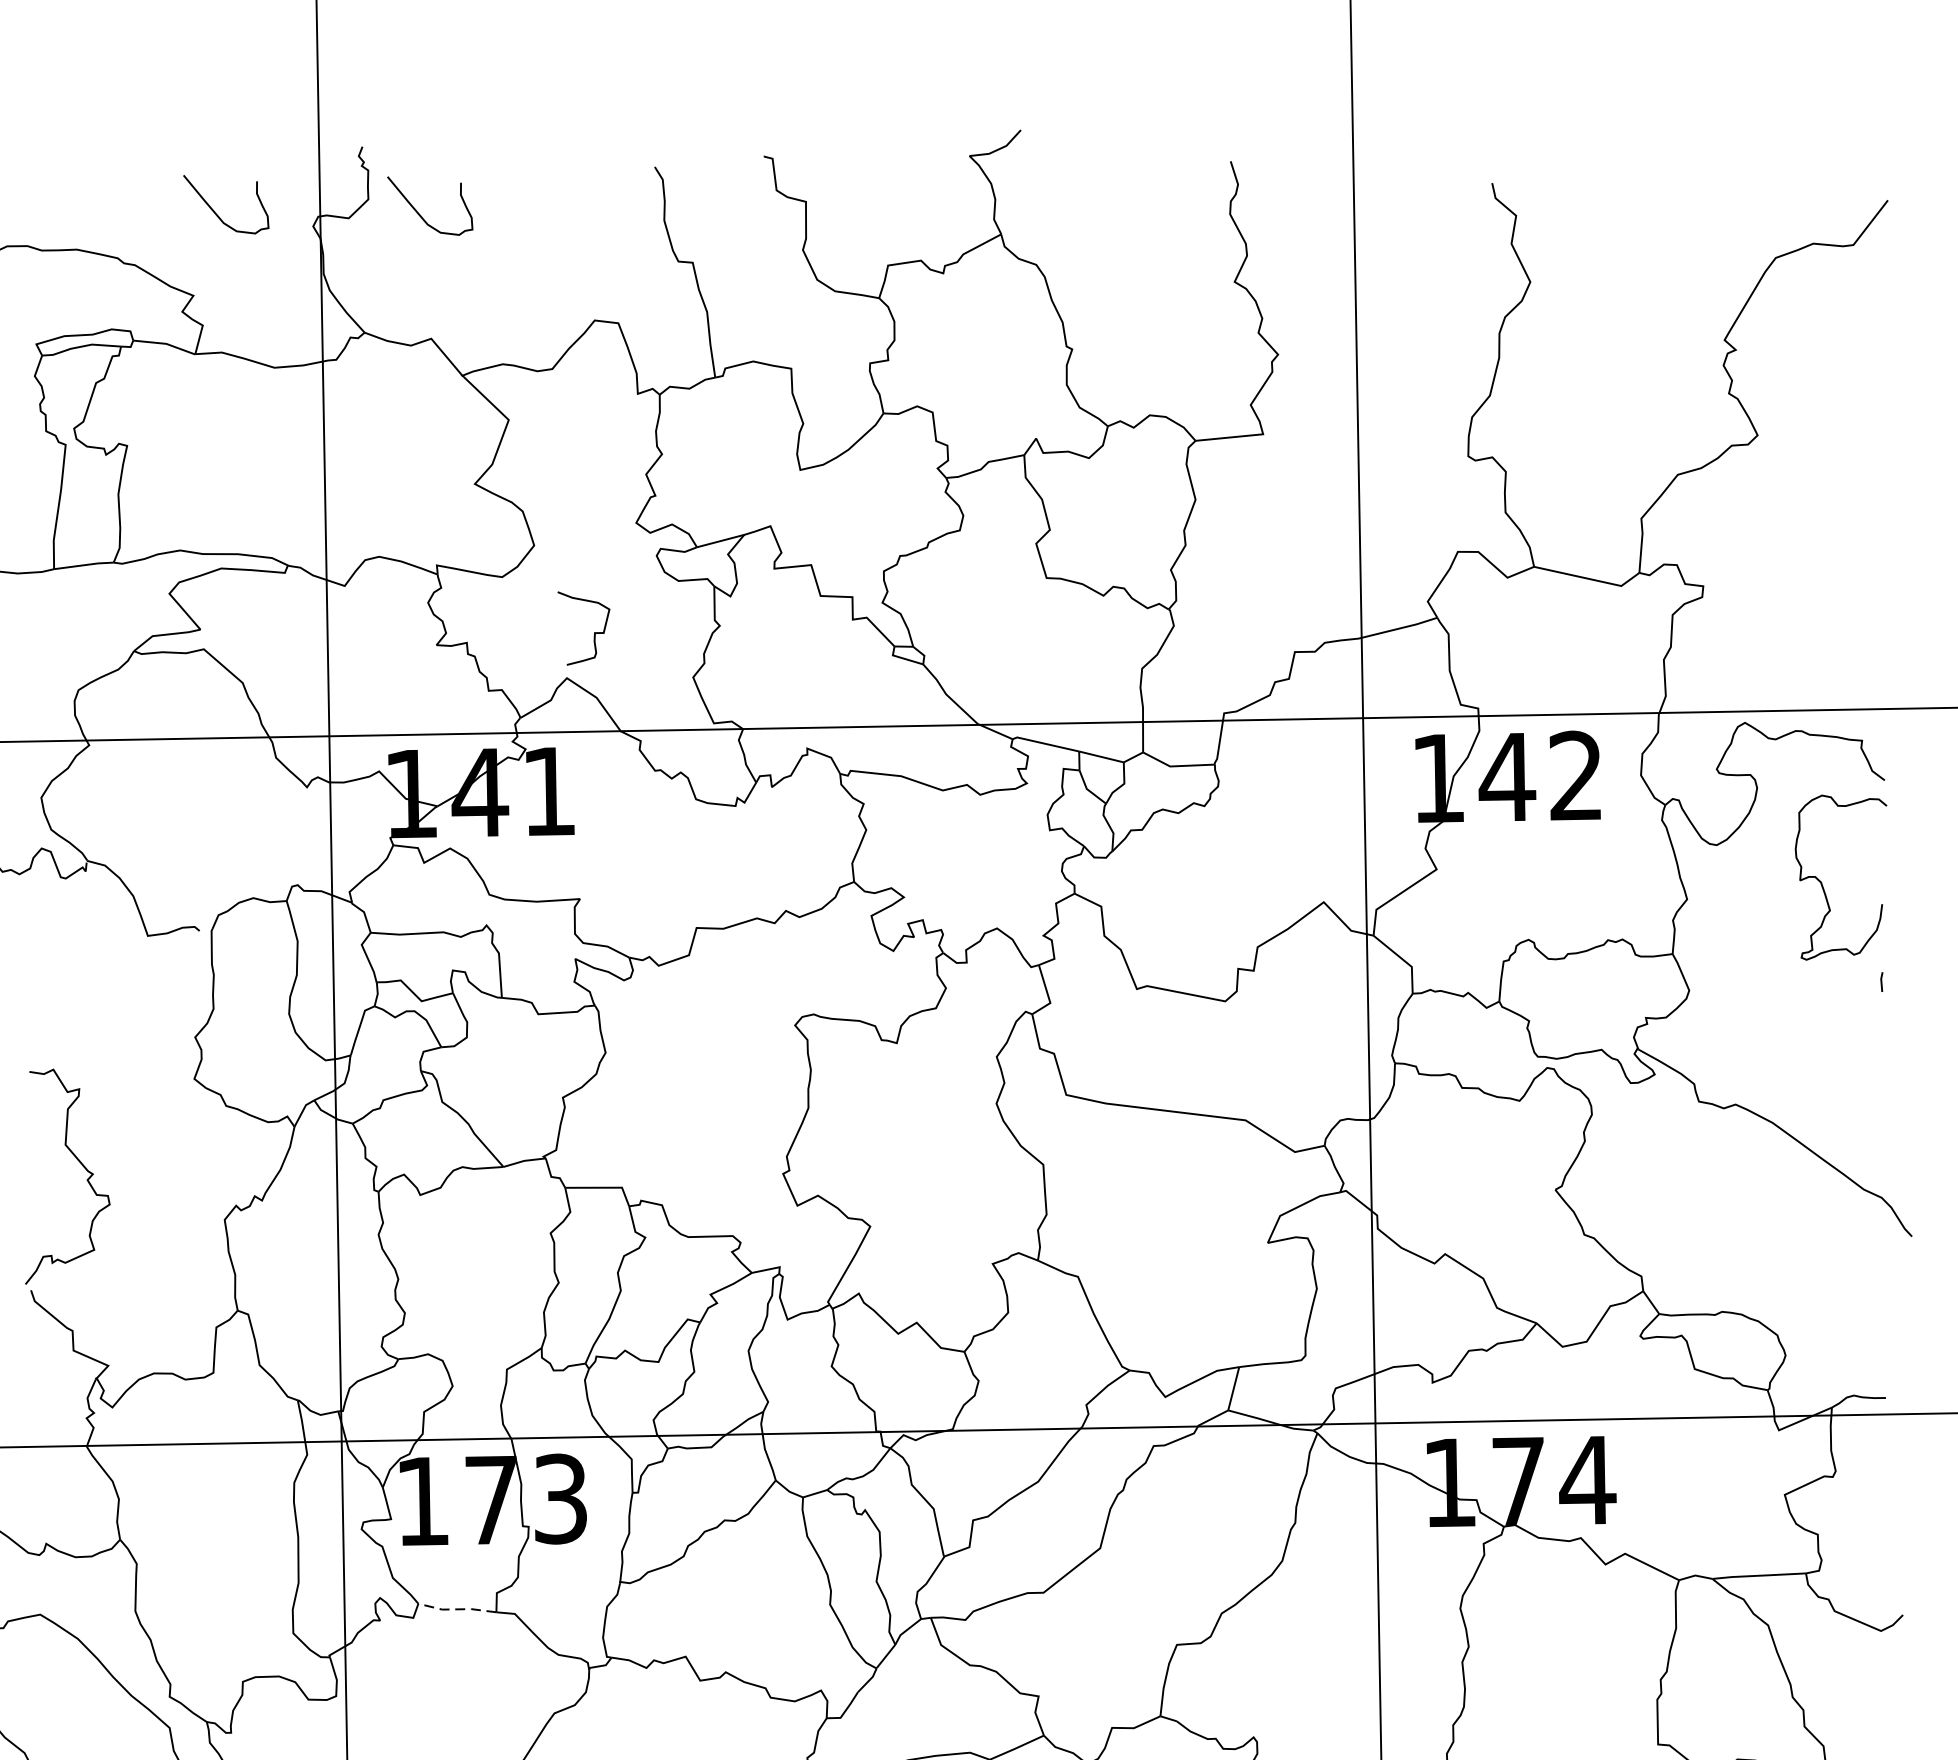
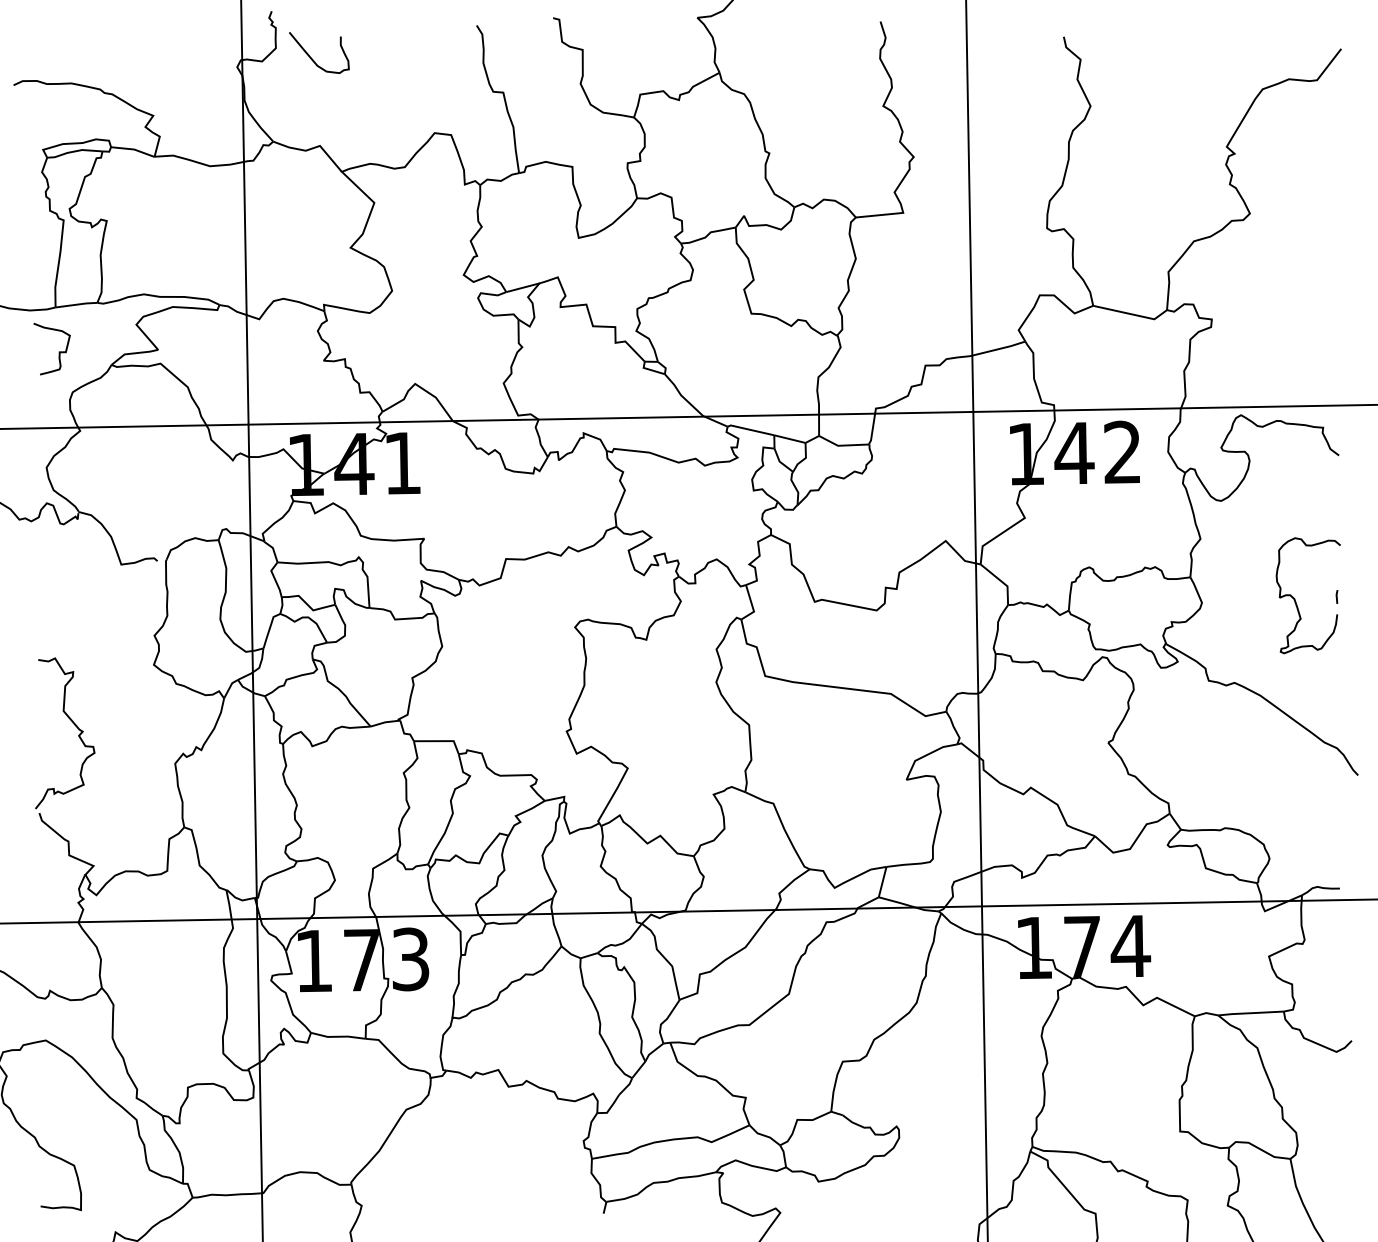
curve: (216, 212) -> (169, 57), removed
curve: (593, 633) -> (58, 352), moved
curve: (1822, 881) -> (1295, 598), moved
line: (456, 1608) -> (337, 1036), dashed -> solid

